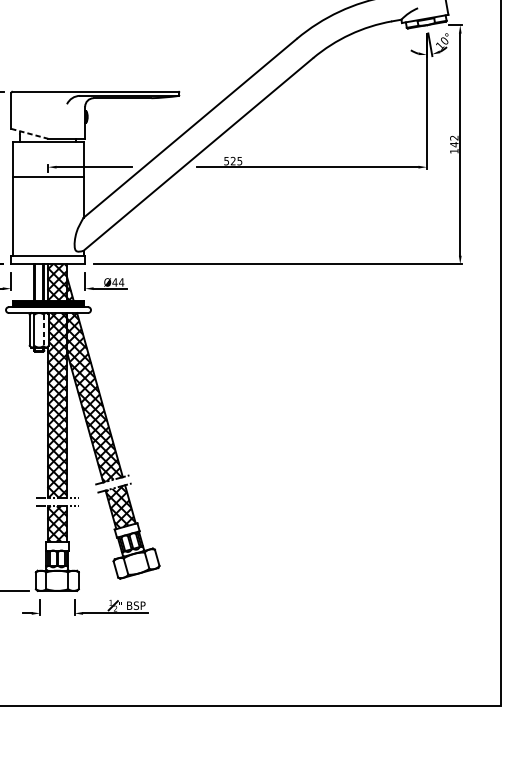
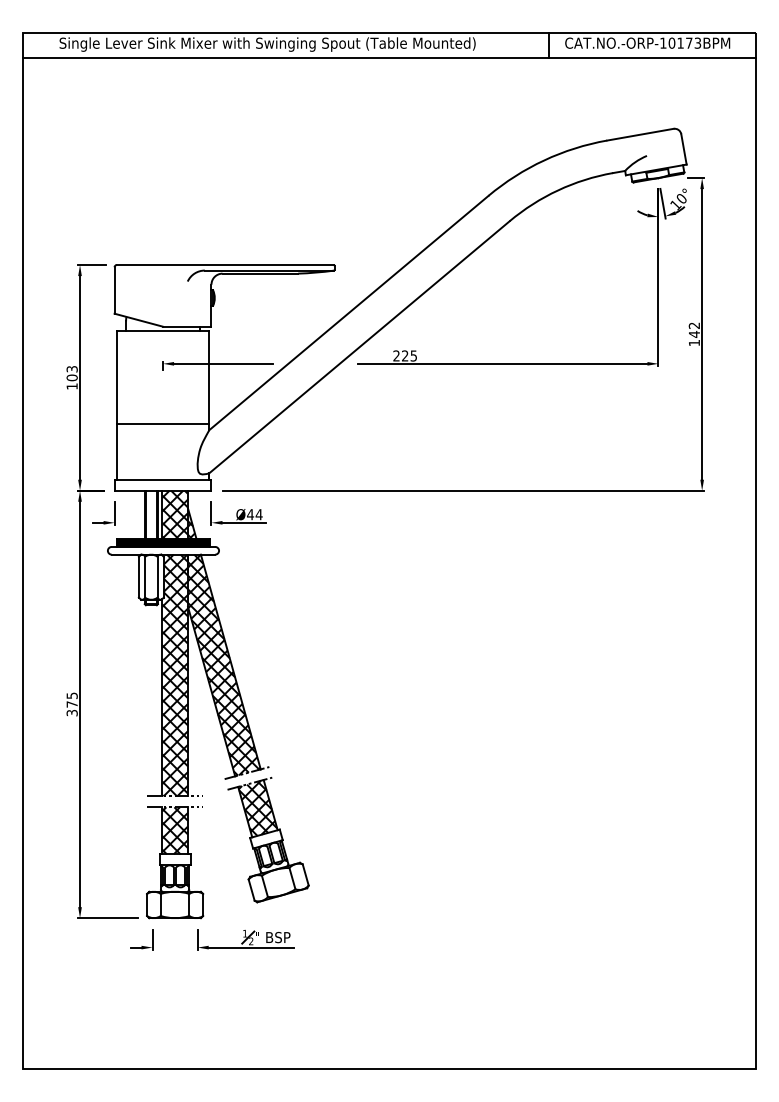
line: (30, 134) -> (139, 320), dashed -> solid
text: (226, 160) -> (396, 355), 525 -> 225
line: (47, 176) -> (162, 423), moved
line: (43, 330) -> (157, 577), dashed -> solid

